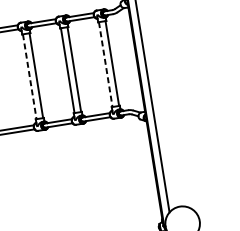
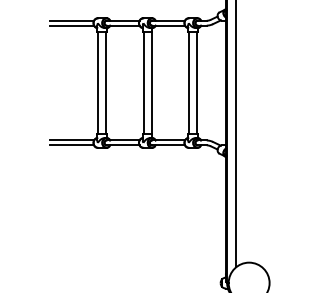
line: (106, 64) -> (189, 83), dashed -> solid
line: (30, 77) -> (98, 83), dashed -> solid

